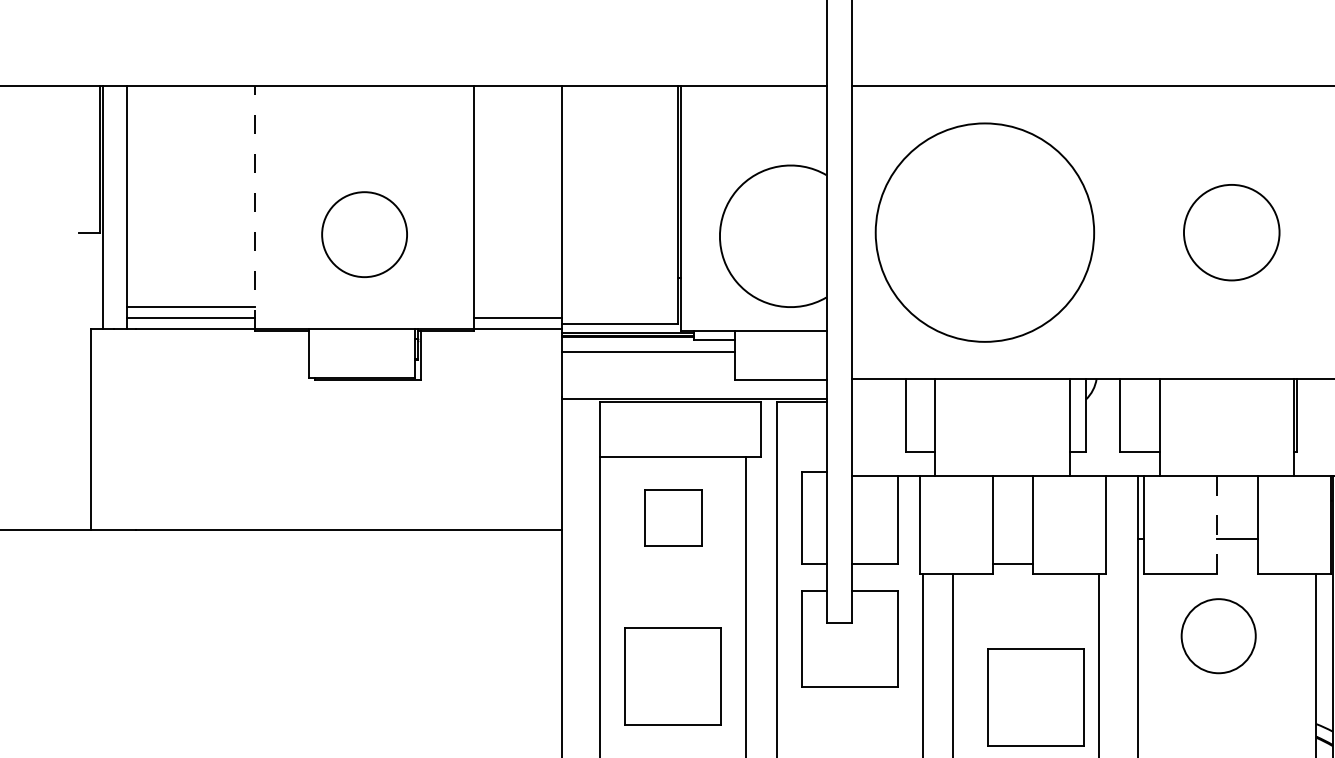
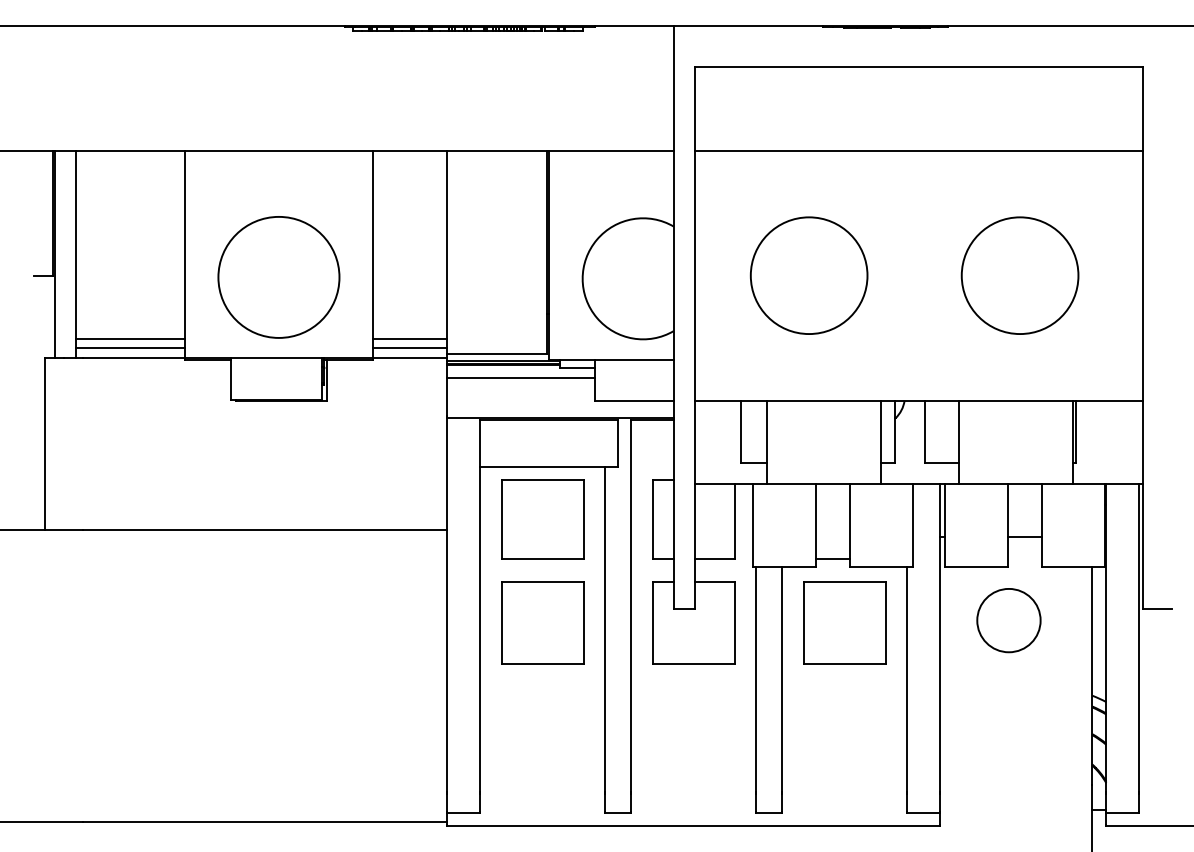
line: (255, 207) -> (185, 254), dashed -> solid
circle: (984, 232) -> (808, 275), size x0.62
circle: (1231, 232) -> (1019, 275), size x1.43
circle: (364, 233) -> (278, 276), size x1.67
line: (517, 307) -> (409, 339), added
part: (672, 517) -> (542, 519), size x1.67
line: (1217, 524) -> (1007, 525), dashed -> solid
part: (672, 675) -> (542, 622), moved
part: (1035, 696) -> (844, 622), moved

